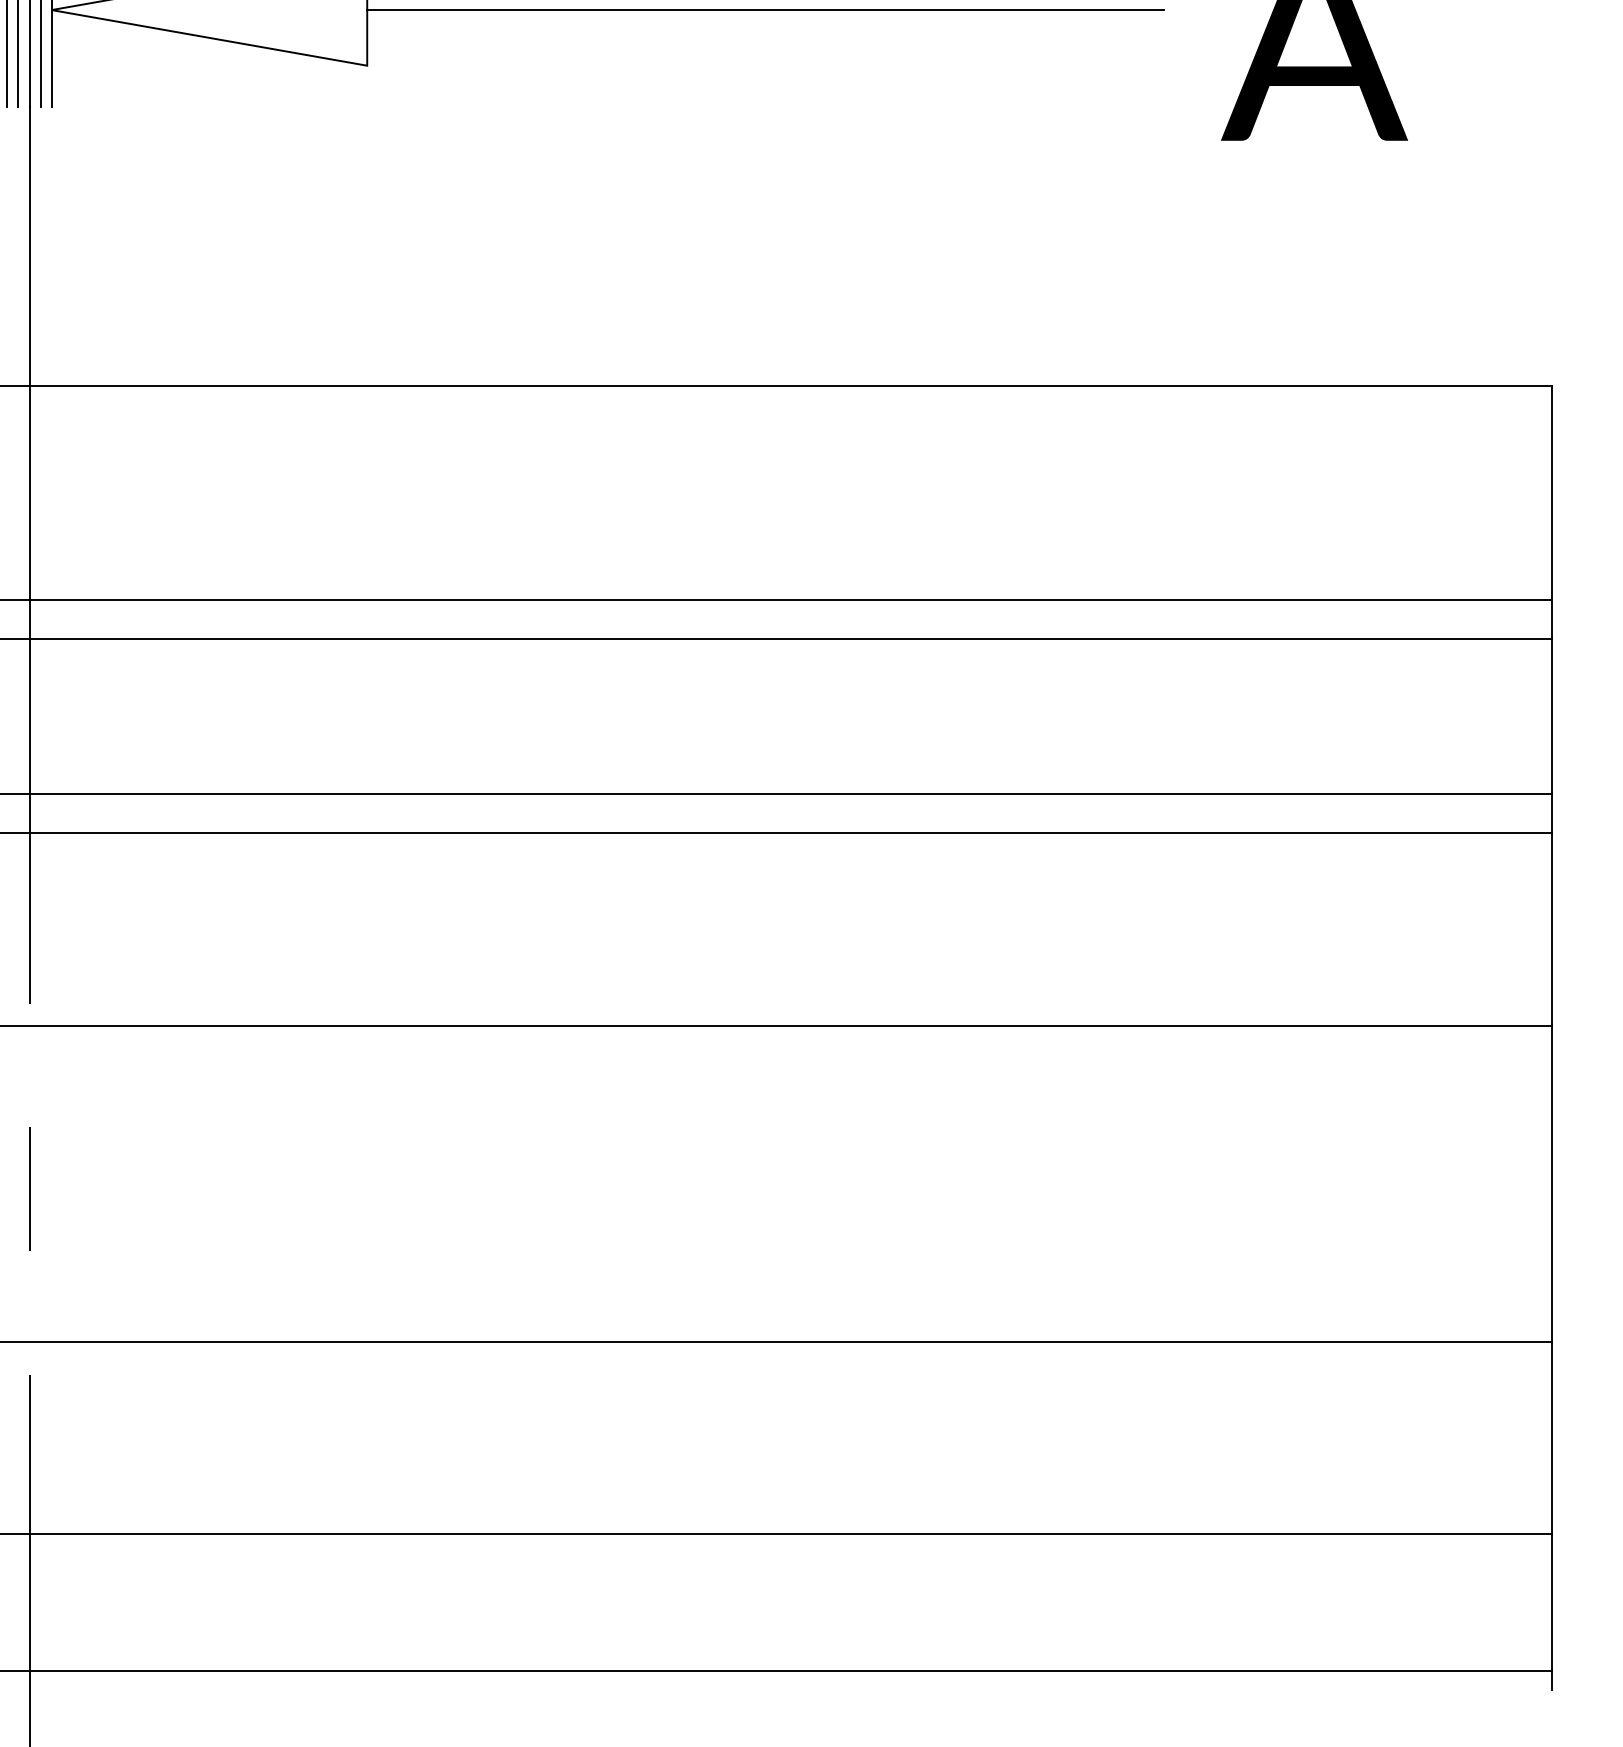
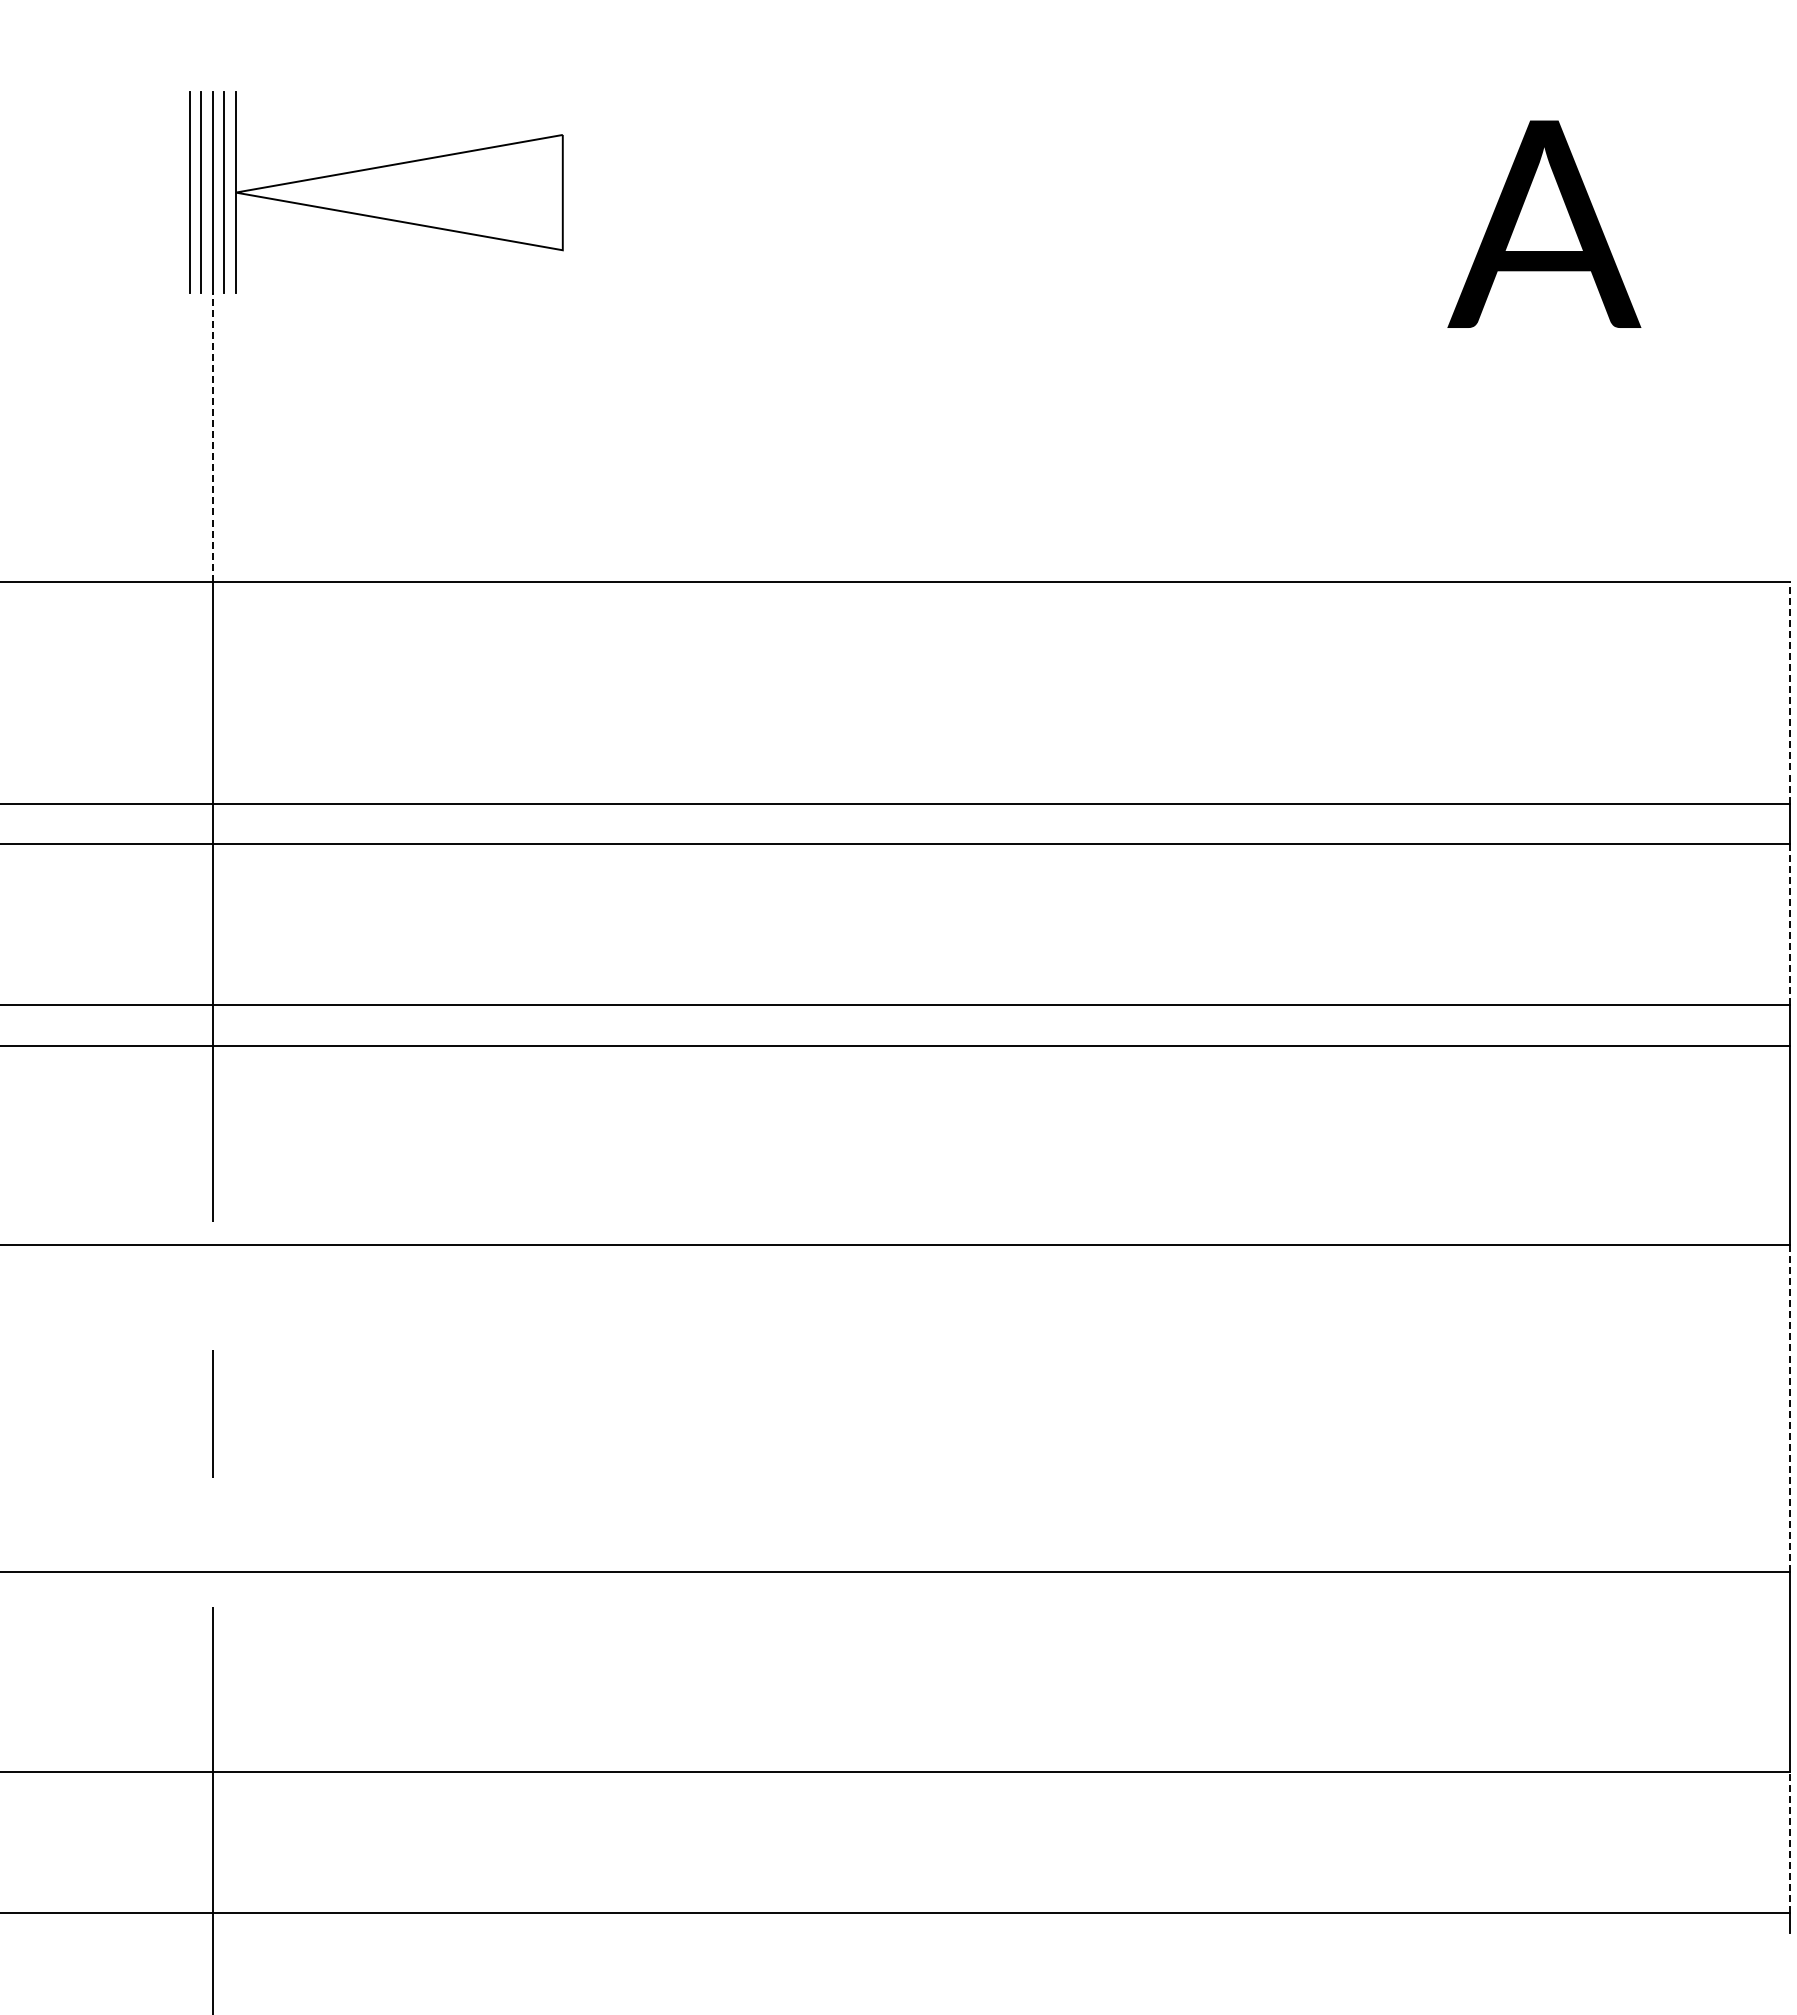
line: (765, 9) -> (975, 192), removed
line: (29, 246) -> (212, 437), solid -> dashed
line: (1552, 492) -> (1790, 692), solid -> dashed
line: (1552, 716) -> (1790, 924), solid -> dashed
line: (1552, 1183) -> (1790, 1408), solid -> dashed
line: (1552, 1602) -> (1790, 1842), solid -> dashed

